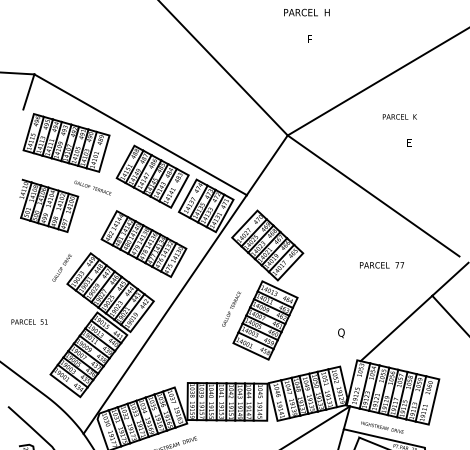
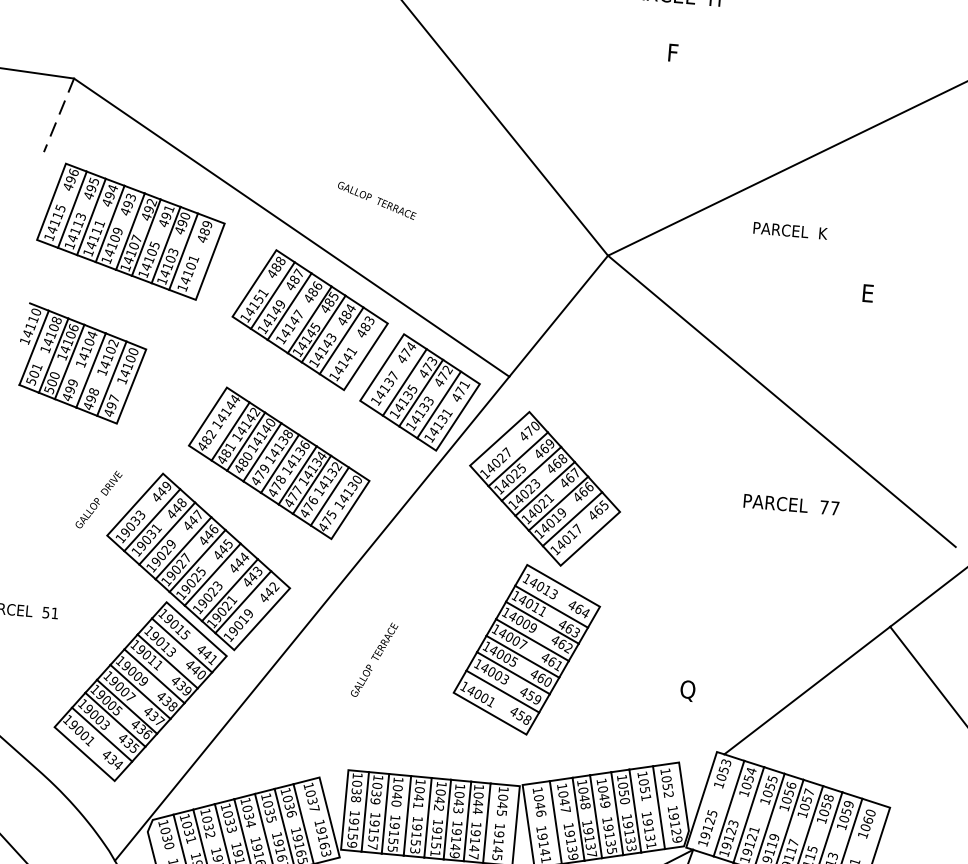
line: (28, 92) -> (58, 116), solid -> dashed
text: (399, 116) -> (789, 229), moved
text: (92, 187) -> (376, 199), moved
text: (382, 265) -> (792, 505), moved
text: (231, 308) -> (374, 658), moved

